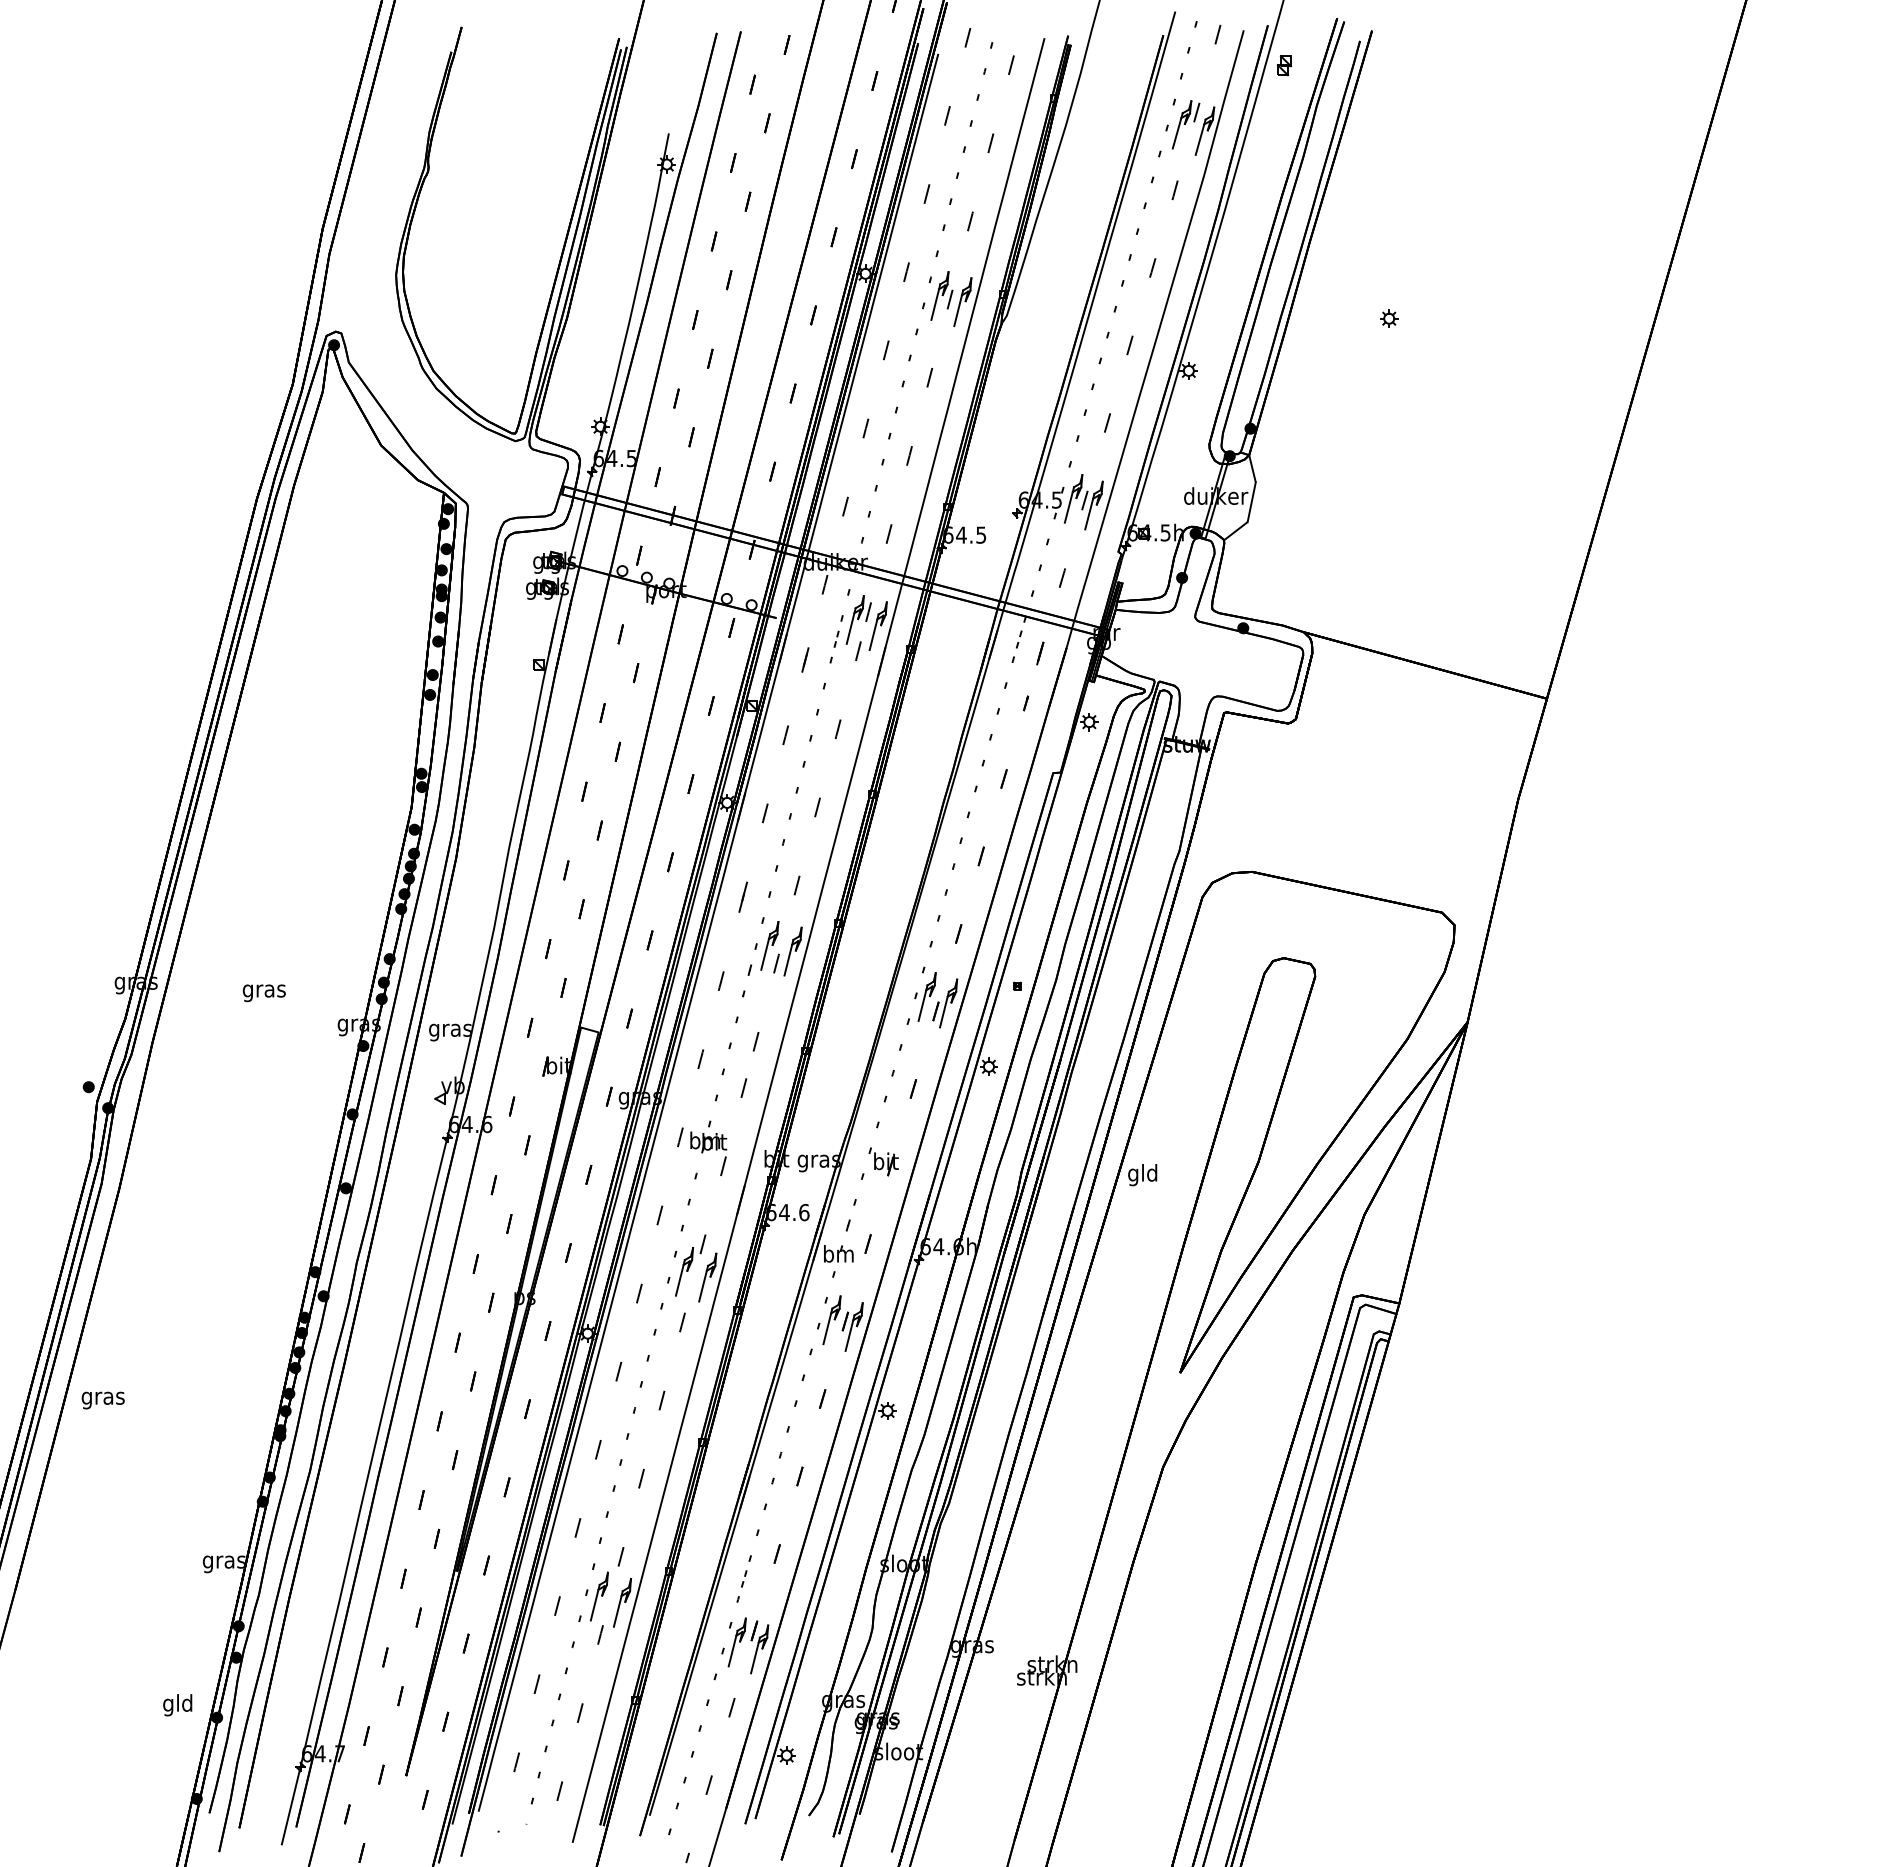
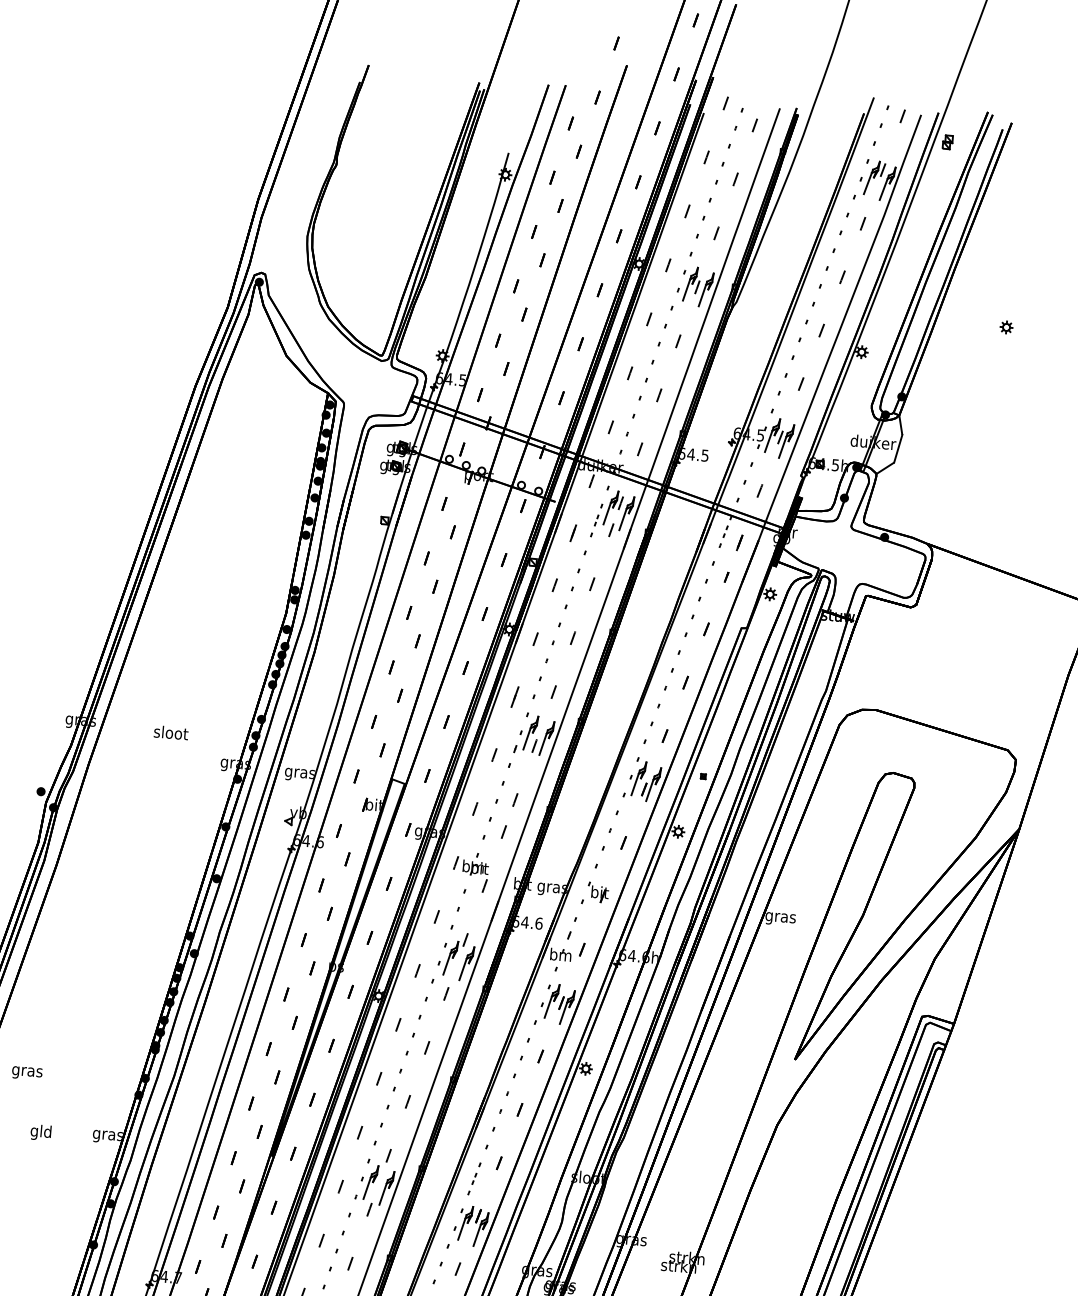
text: (264, 990) -> (171, 734), gras -> sloot
text: (1142, 1175) -> (780, 917), gld -> gras
text: (102, 1400) -> (26, 1073), moved
text: (177, 1705) -> (40, 1132), moved

